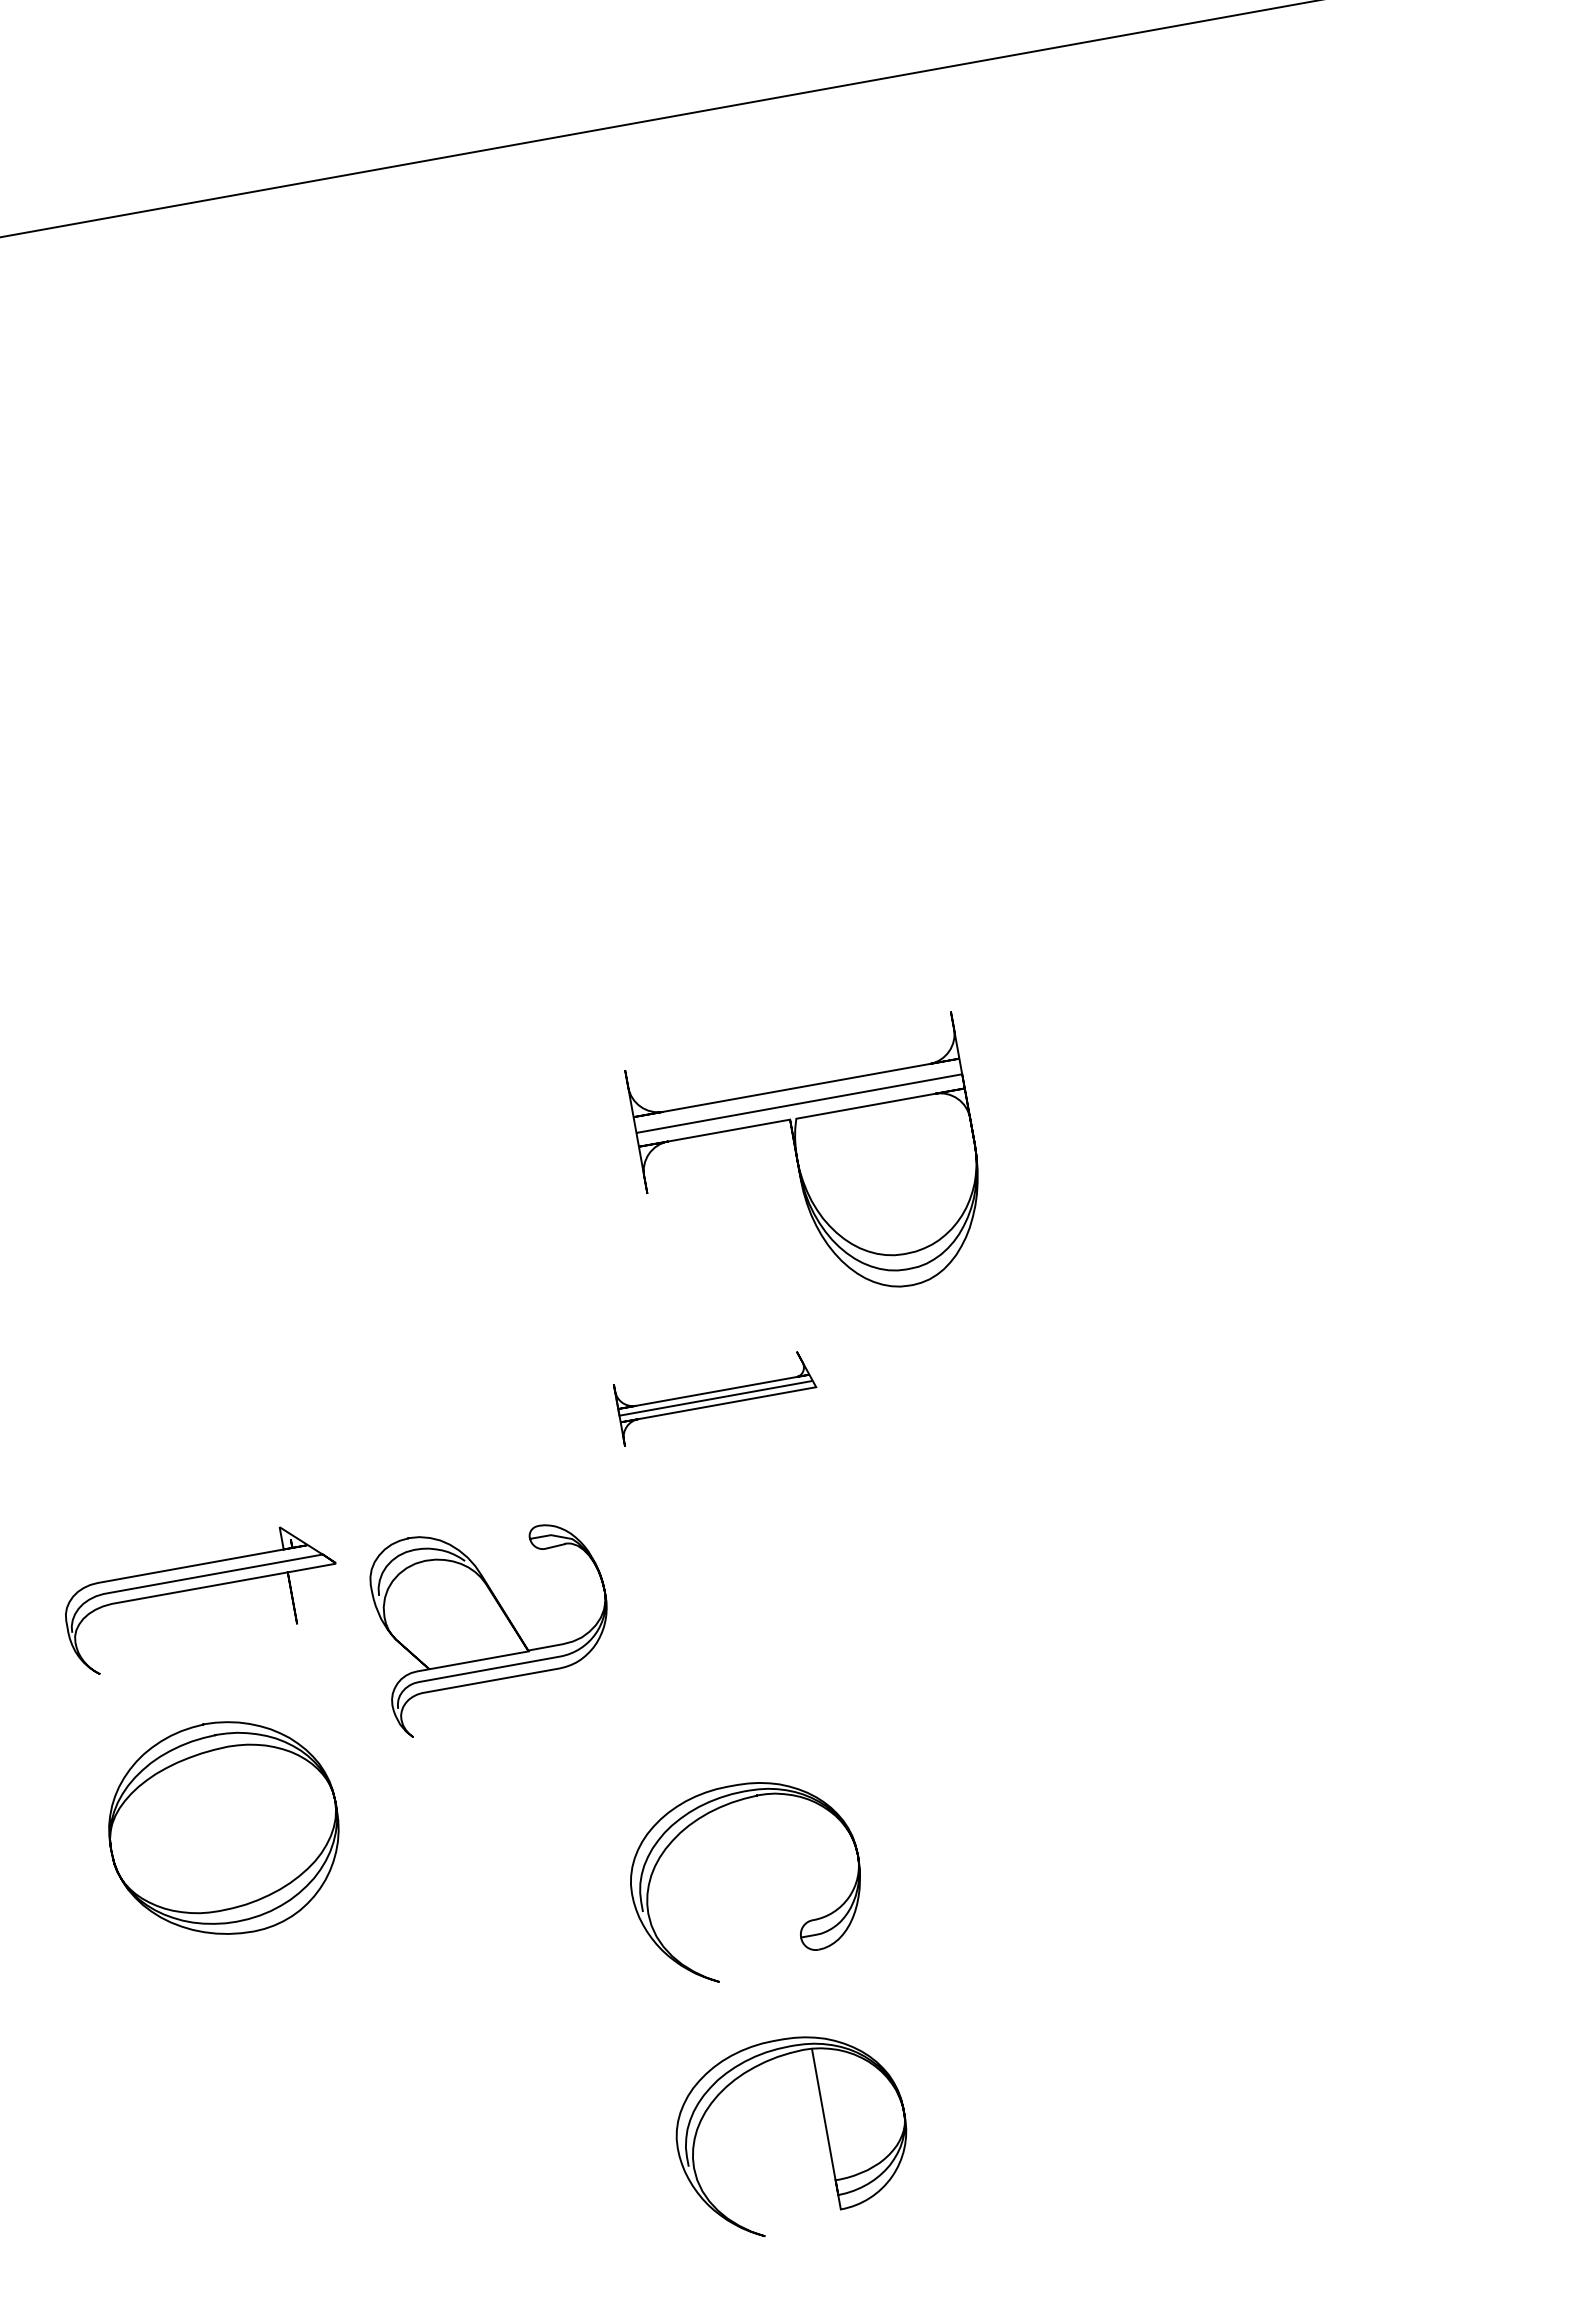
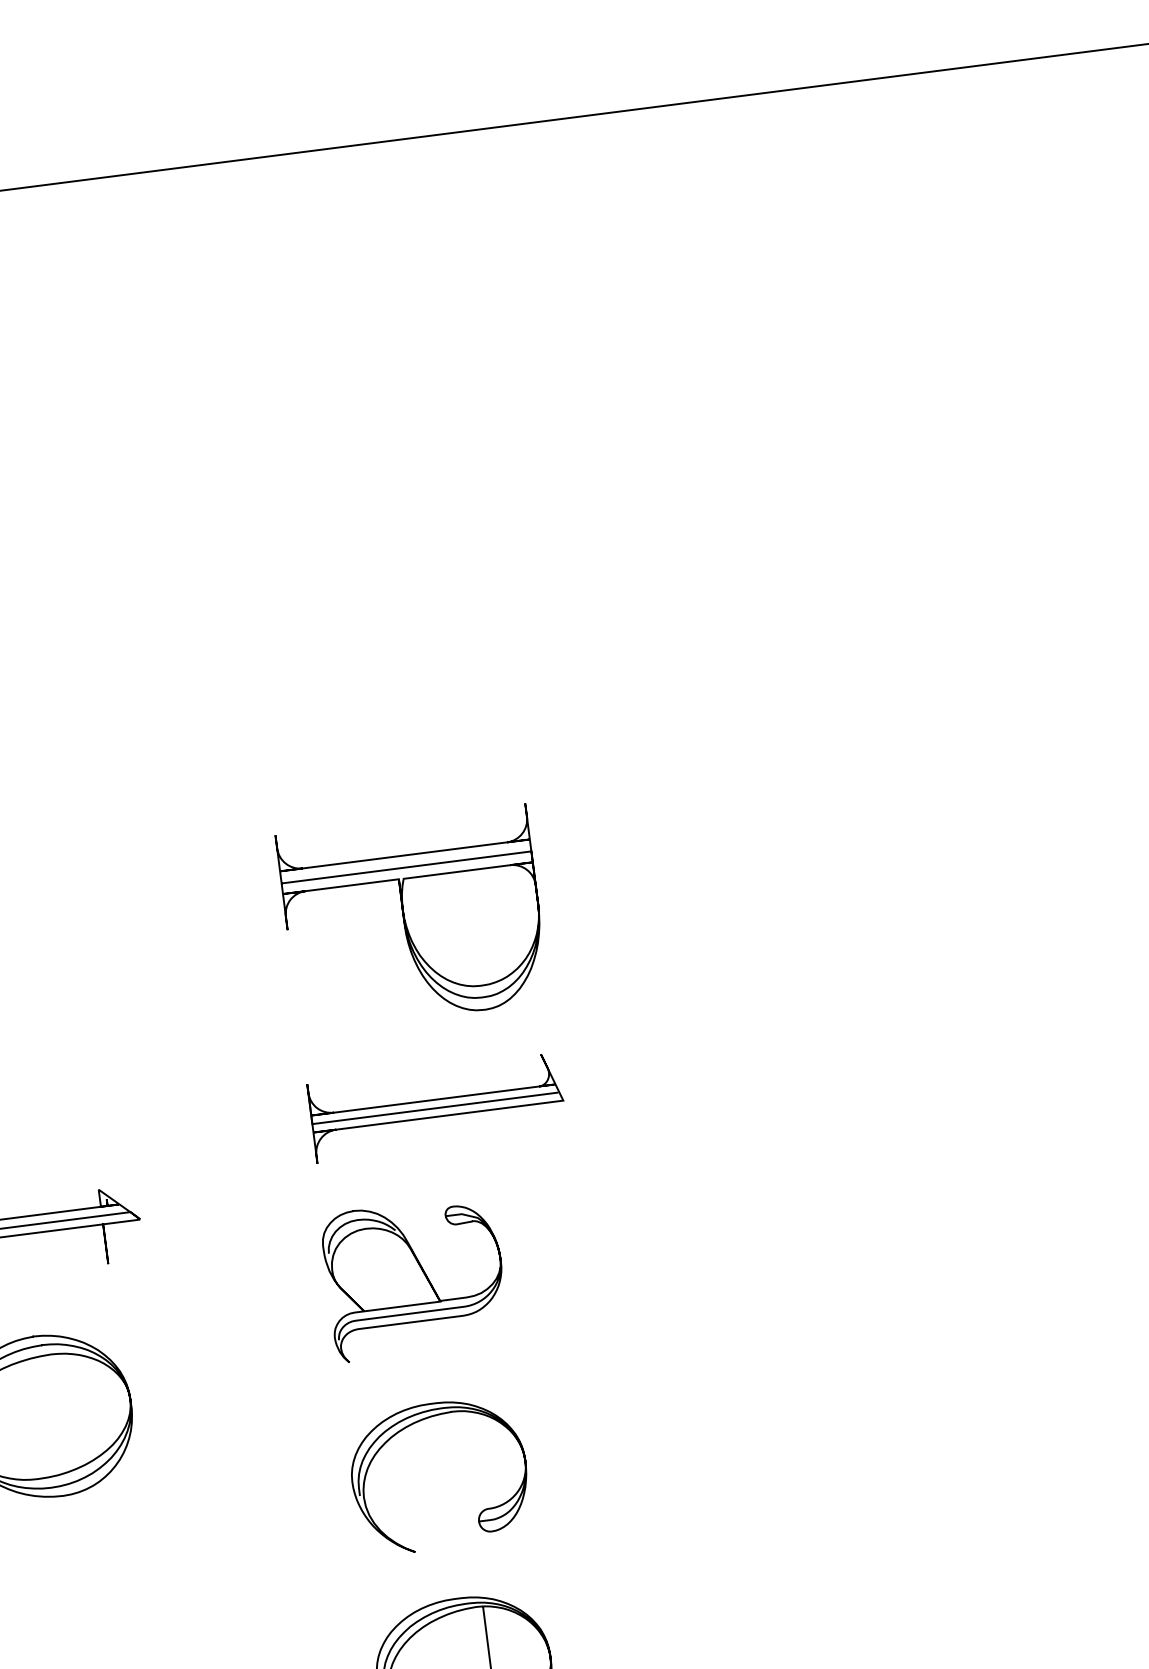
curve: (796, 1149) -> (402, 902), moved
part: (714, 1398) -> (434, 1108), size x1.67
part: (488, 1630) -> (410, 1284), moved

